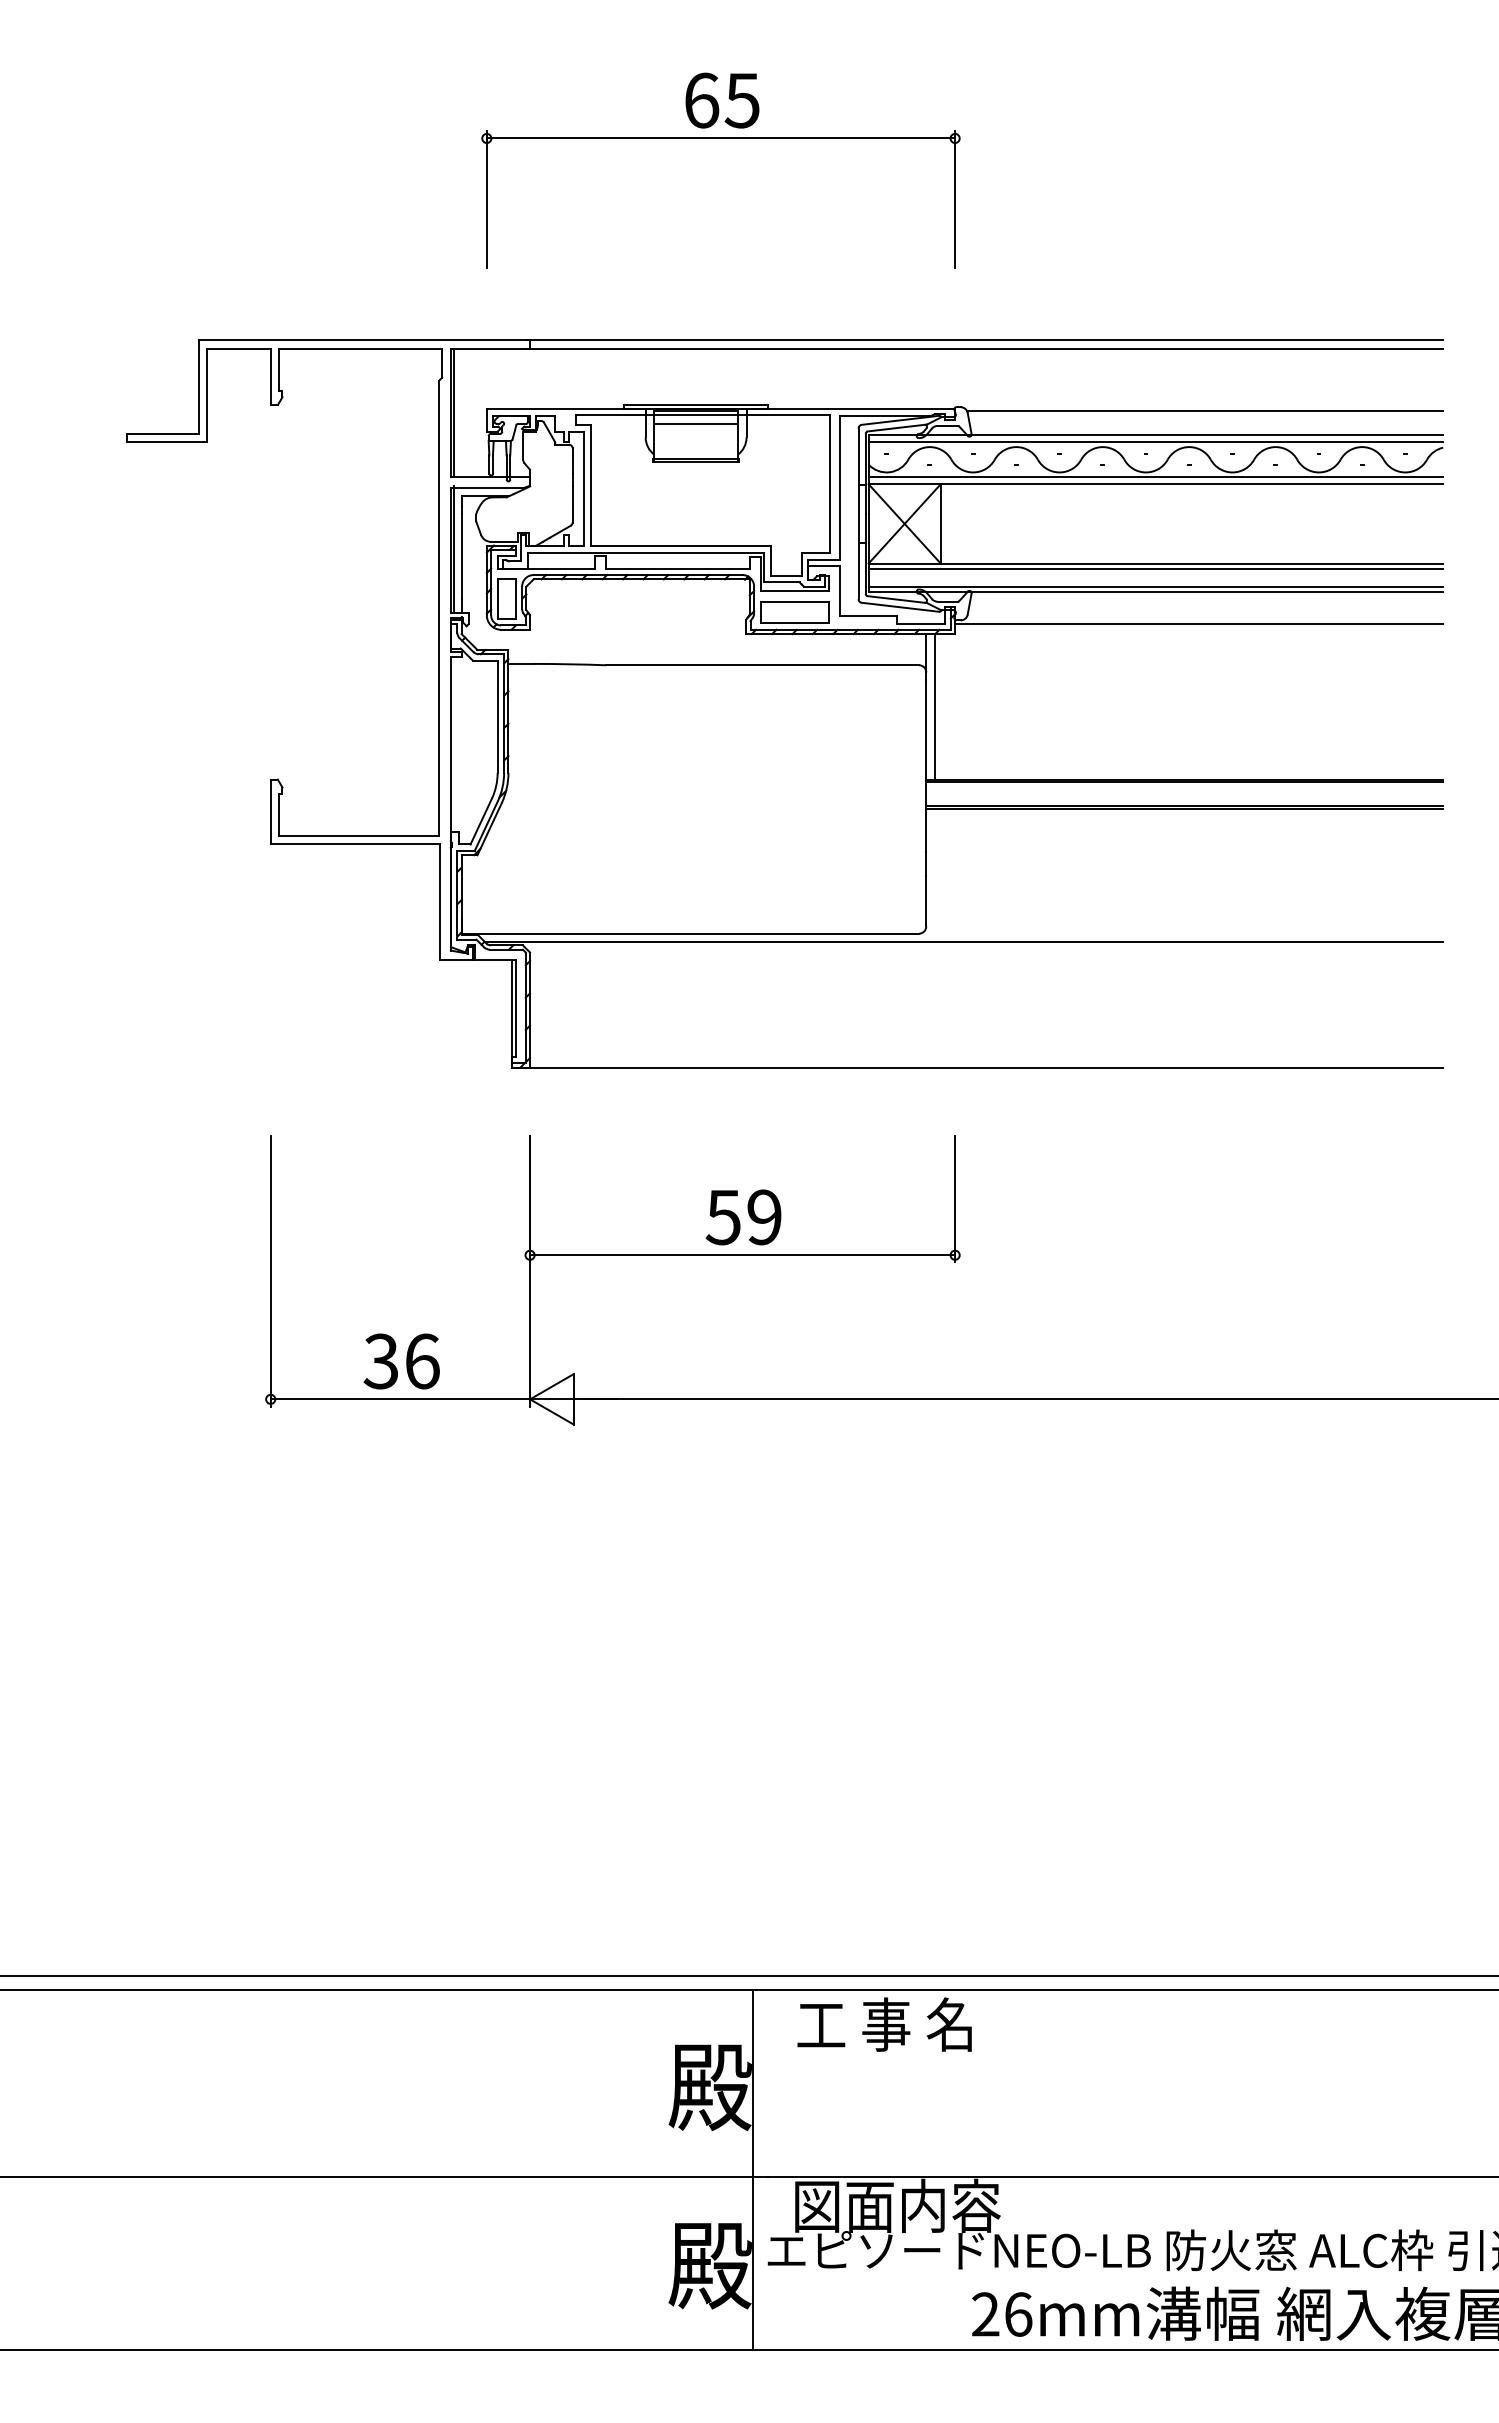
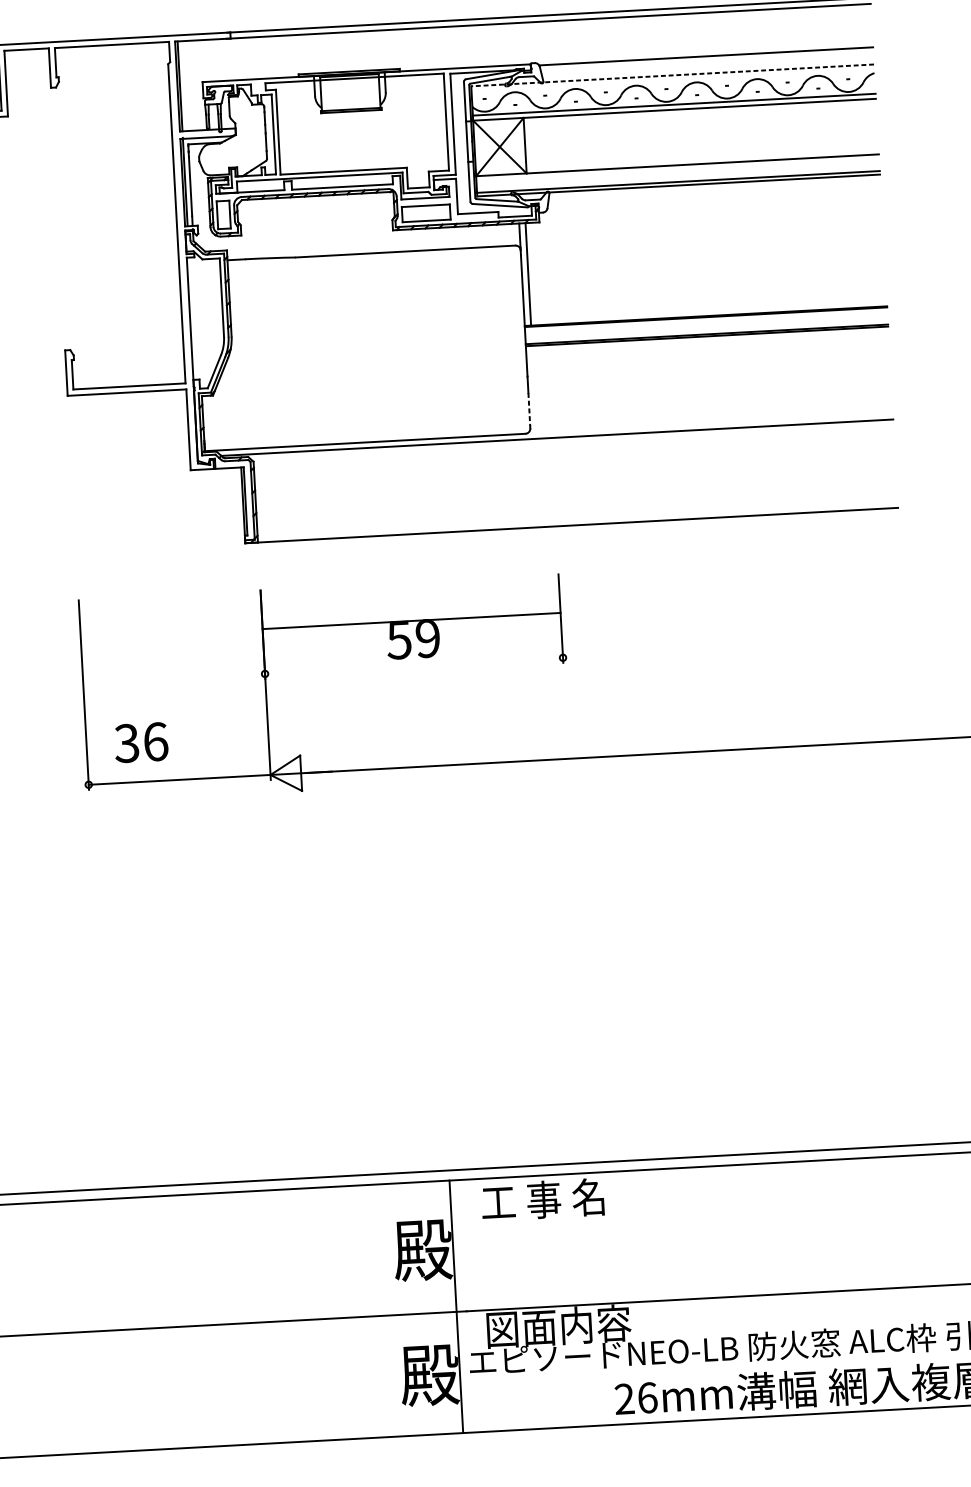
line: (695, 424) -> (349, 85), removed
line: (1155, 435) -> (672, 75), solid -> dashed
line: (1155, 442) -> (672, 80), removed
line: (1155, 568) -> (677, 168), removed
line: (1199, 624) -> (710, 206), removed
line: (926, 899) -> (529, 409), solid -> dashed
line: (742, 1255) -> (411, 621), moved
text: (401, 1361) -> (141, 742), moved

